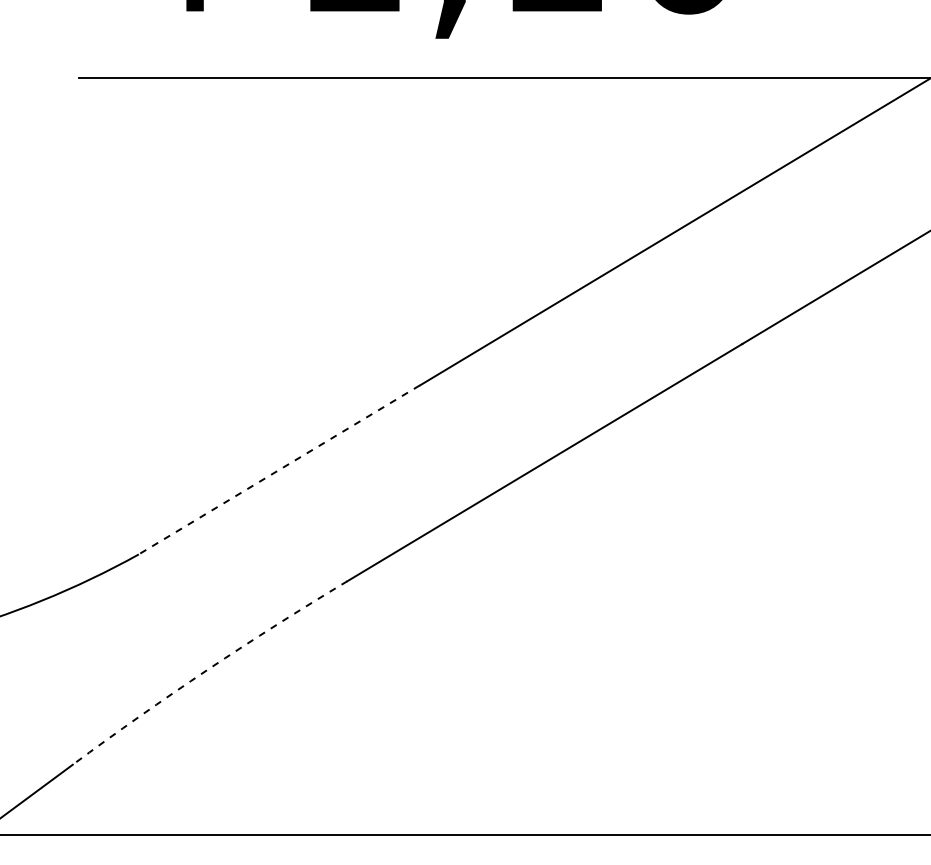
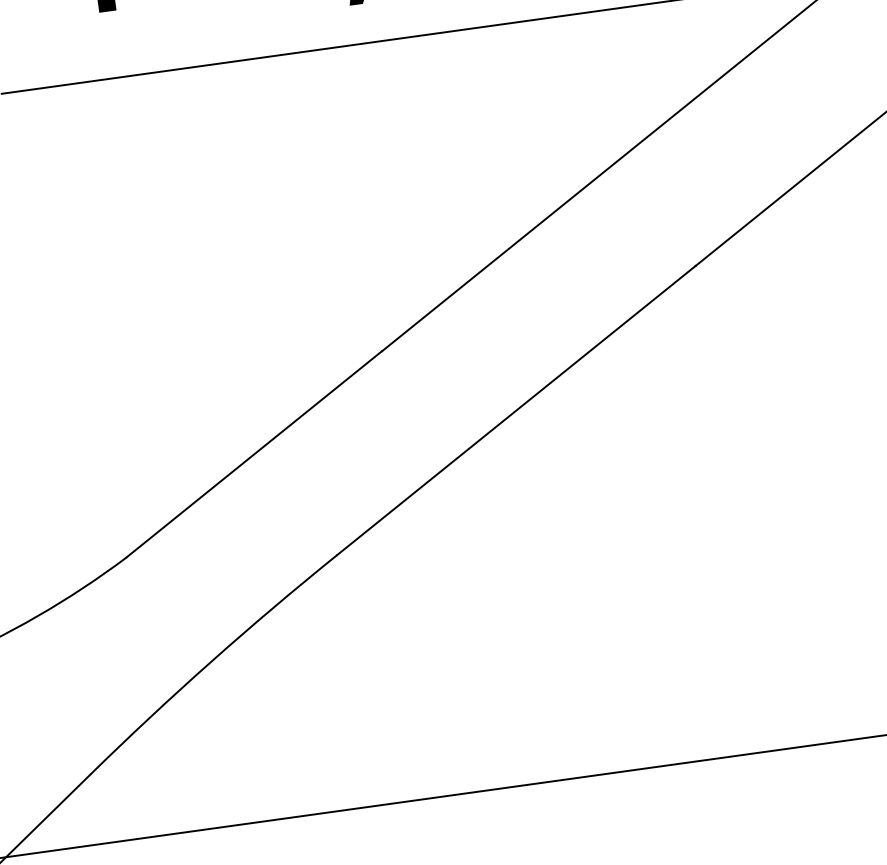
line: (279, 469) -> (254, 453), dashed -> solid
arc: (207, 669) -> (210, 661), dashed -> solid

